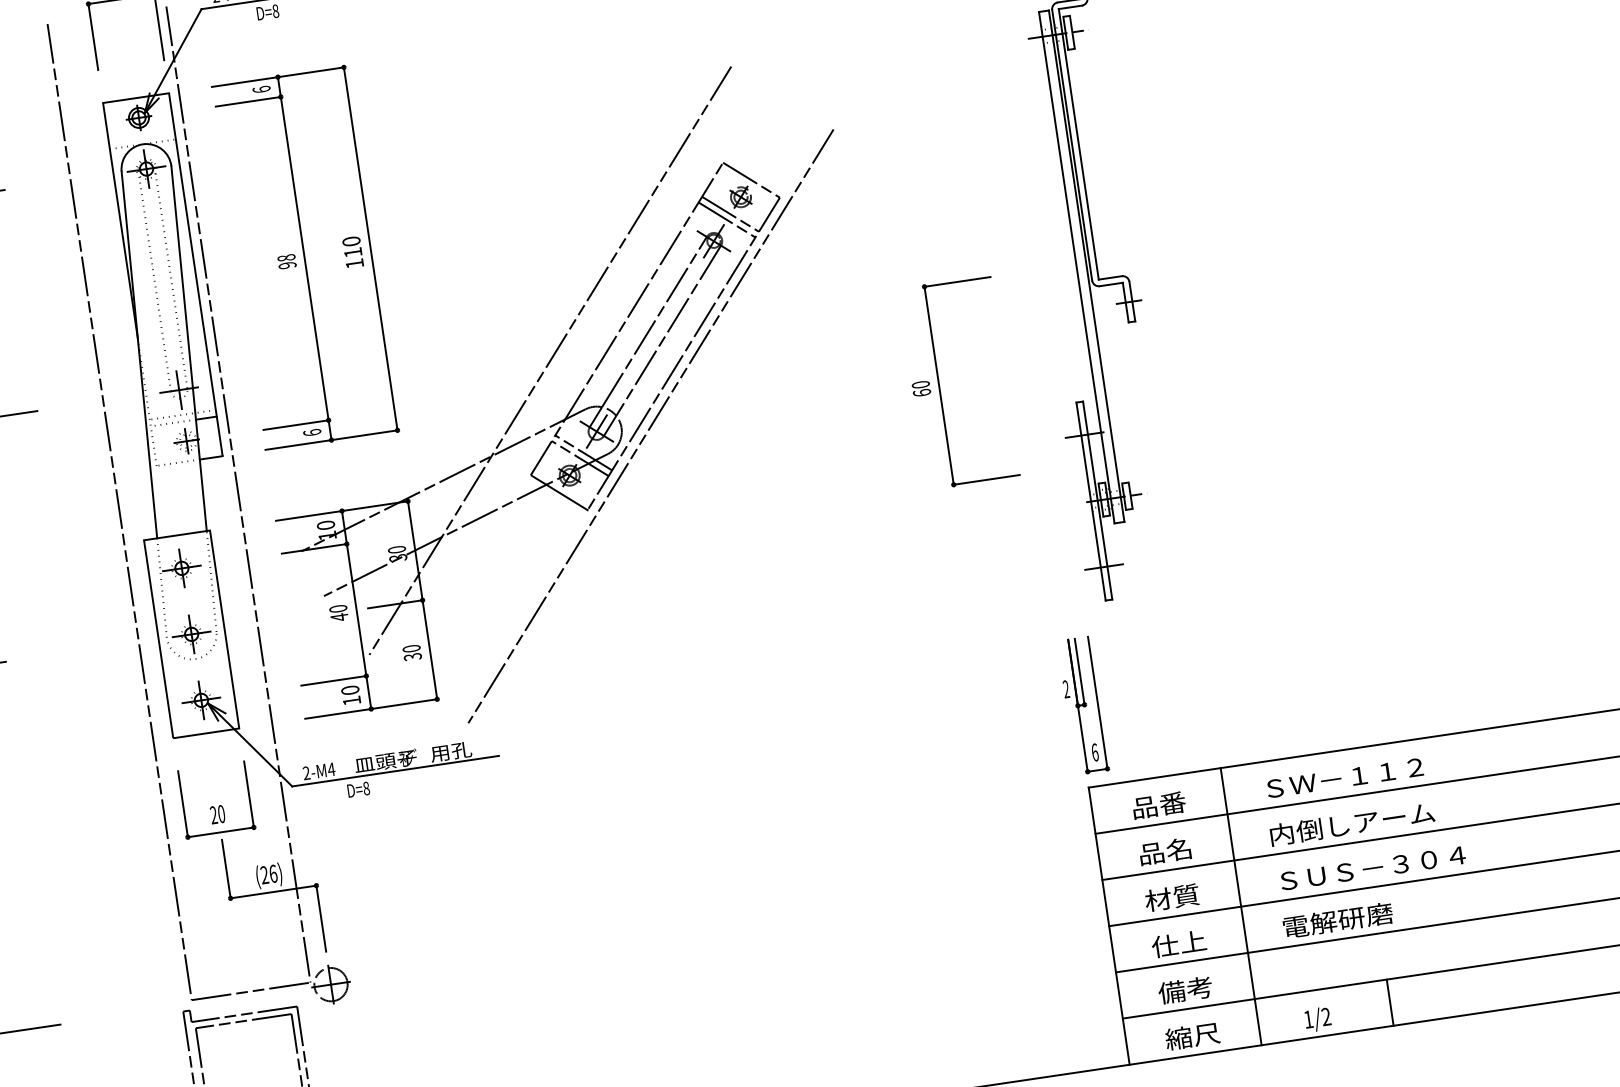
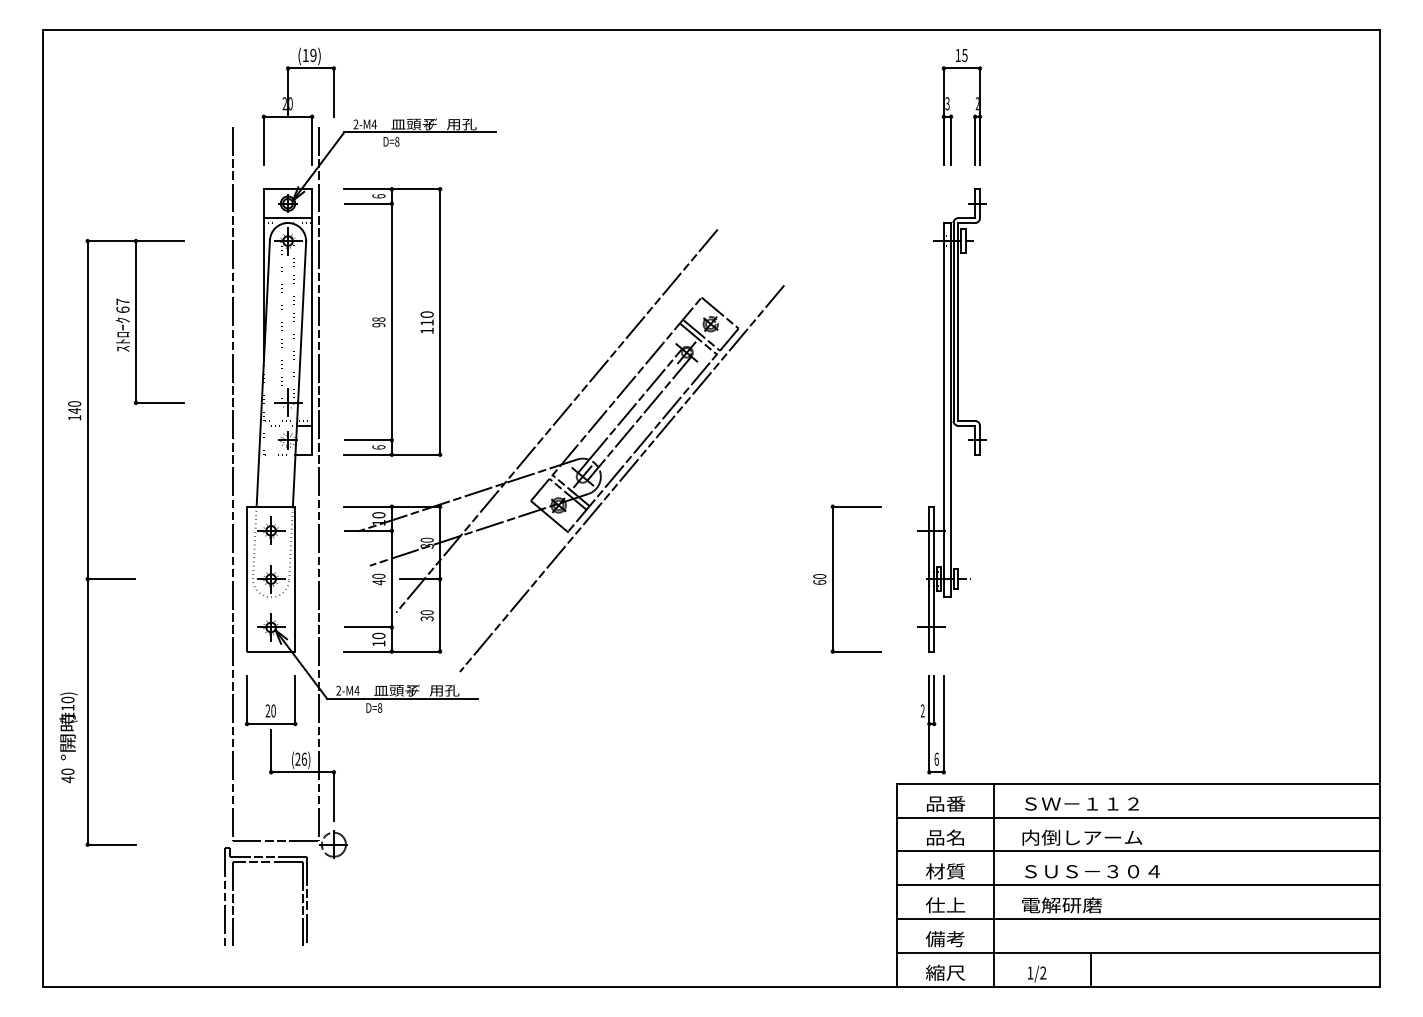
line: (141, 138) -> (287, 218), added
part: (939, 384) -> (833, 578), moved
part: (1082, 705) -> (932, 724), moved

